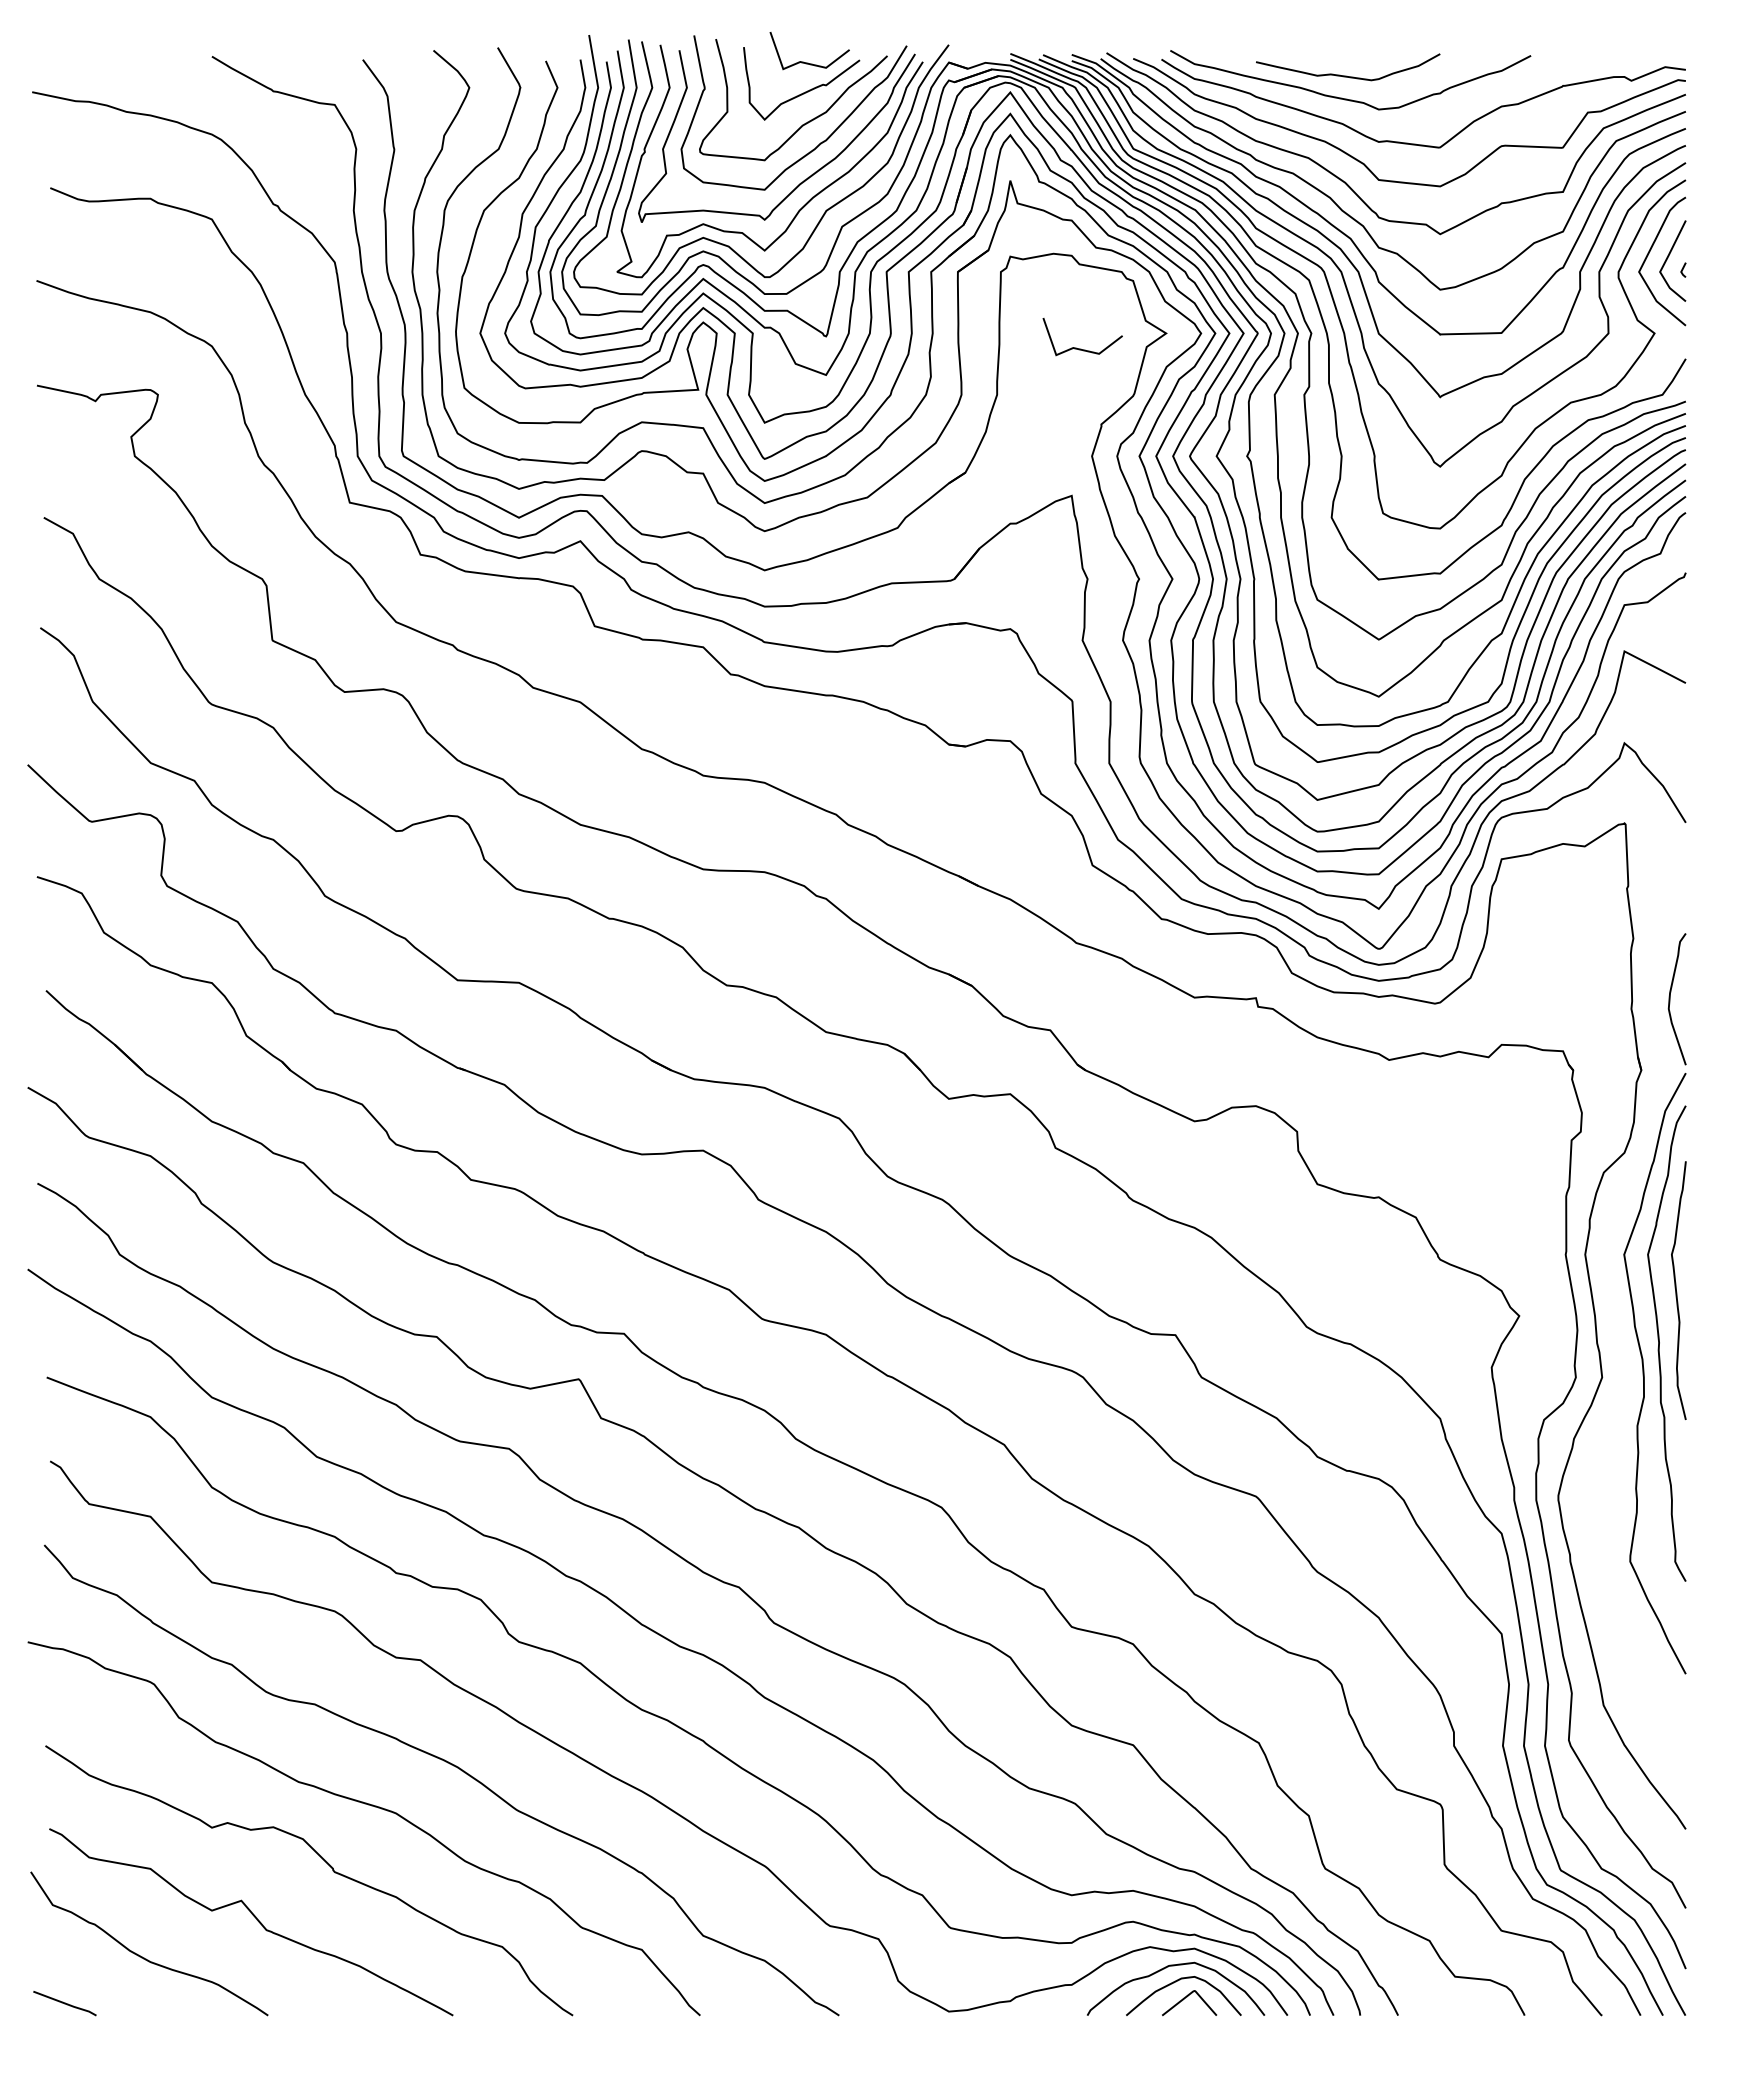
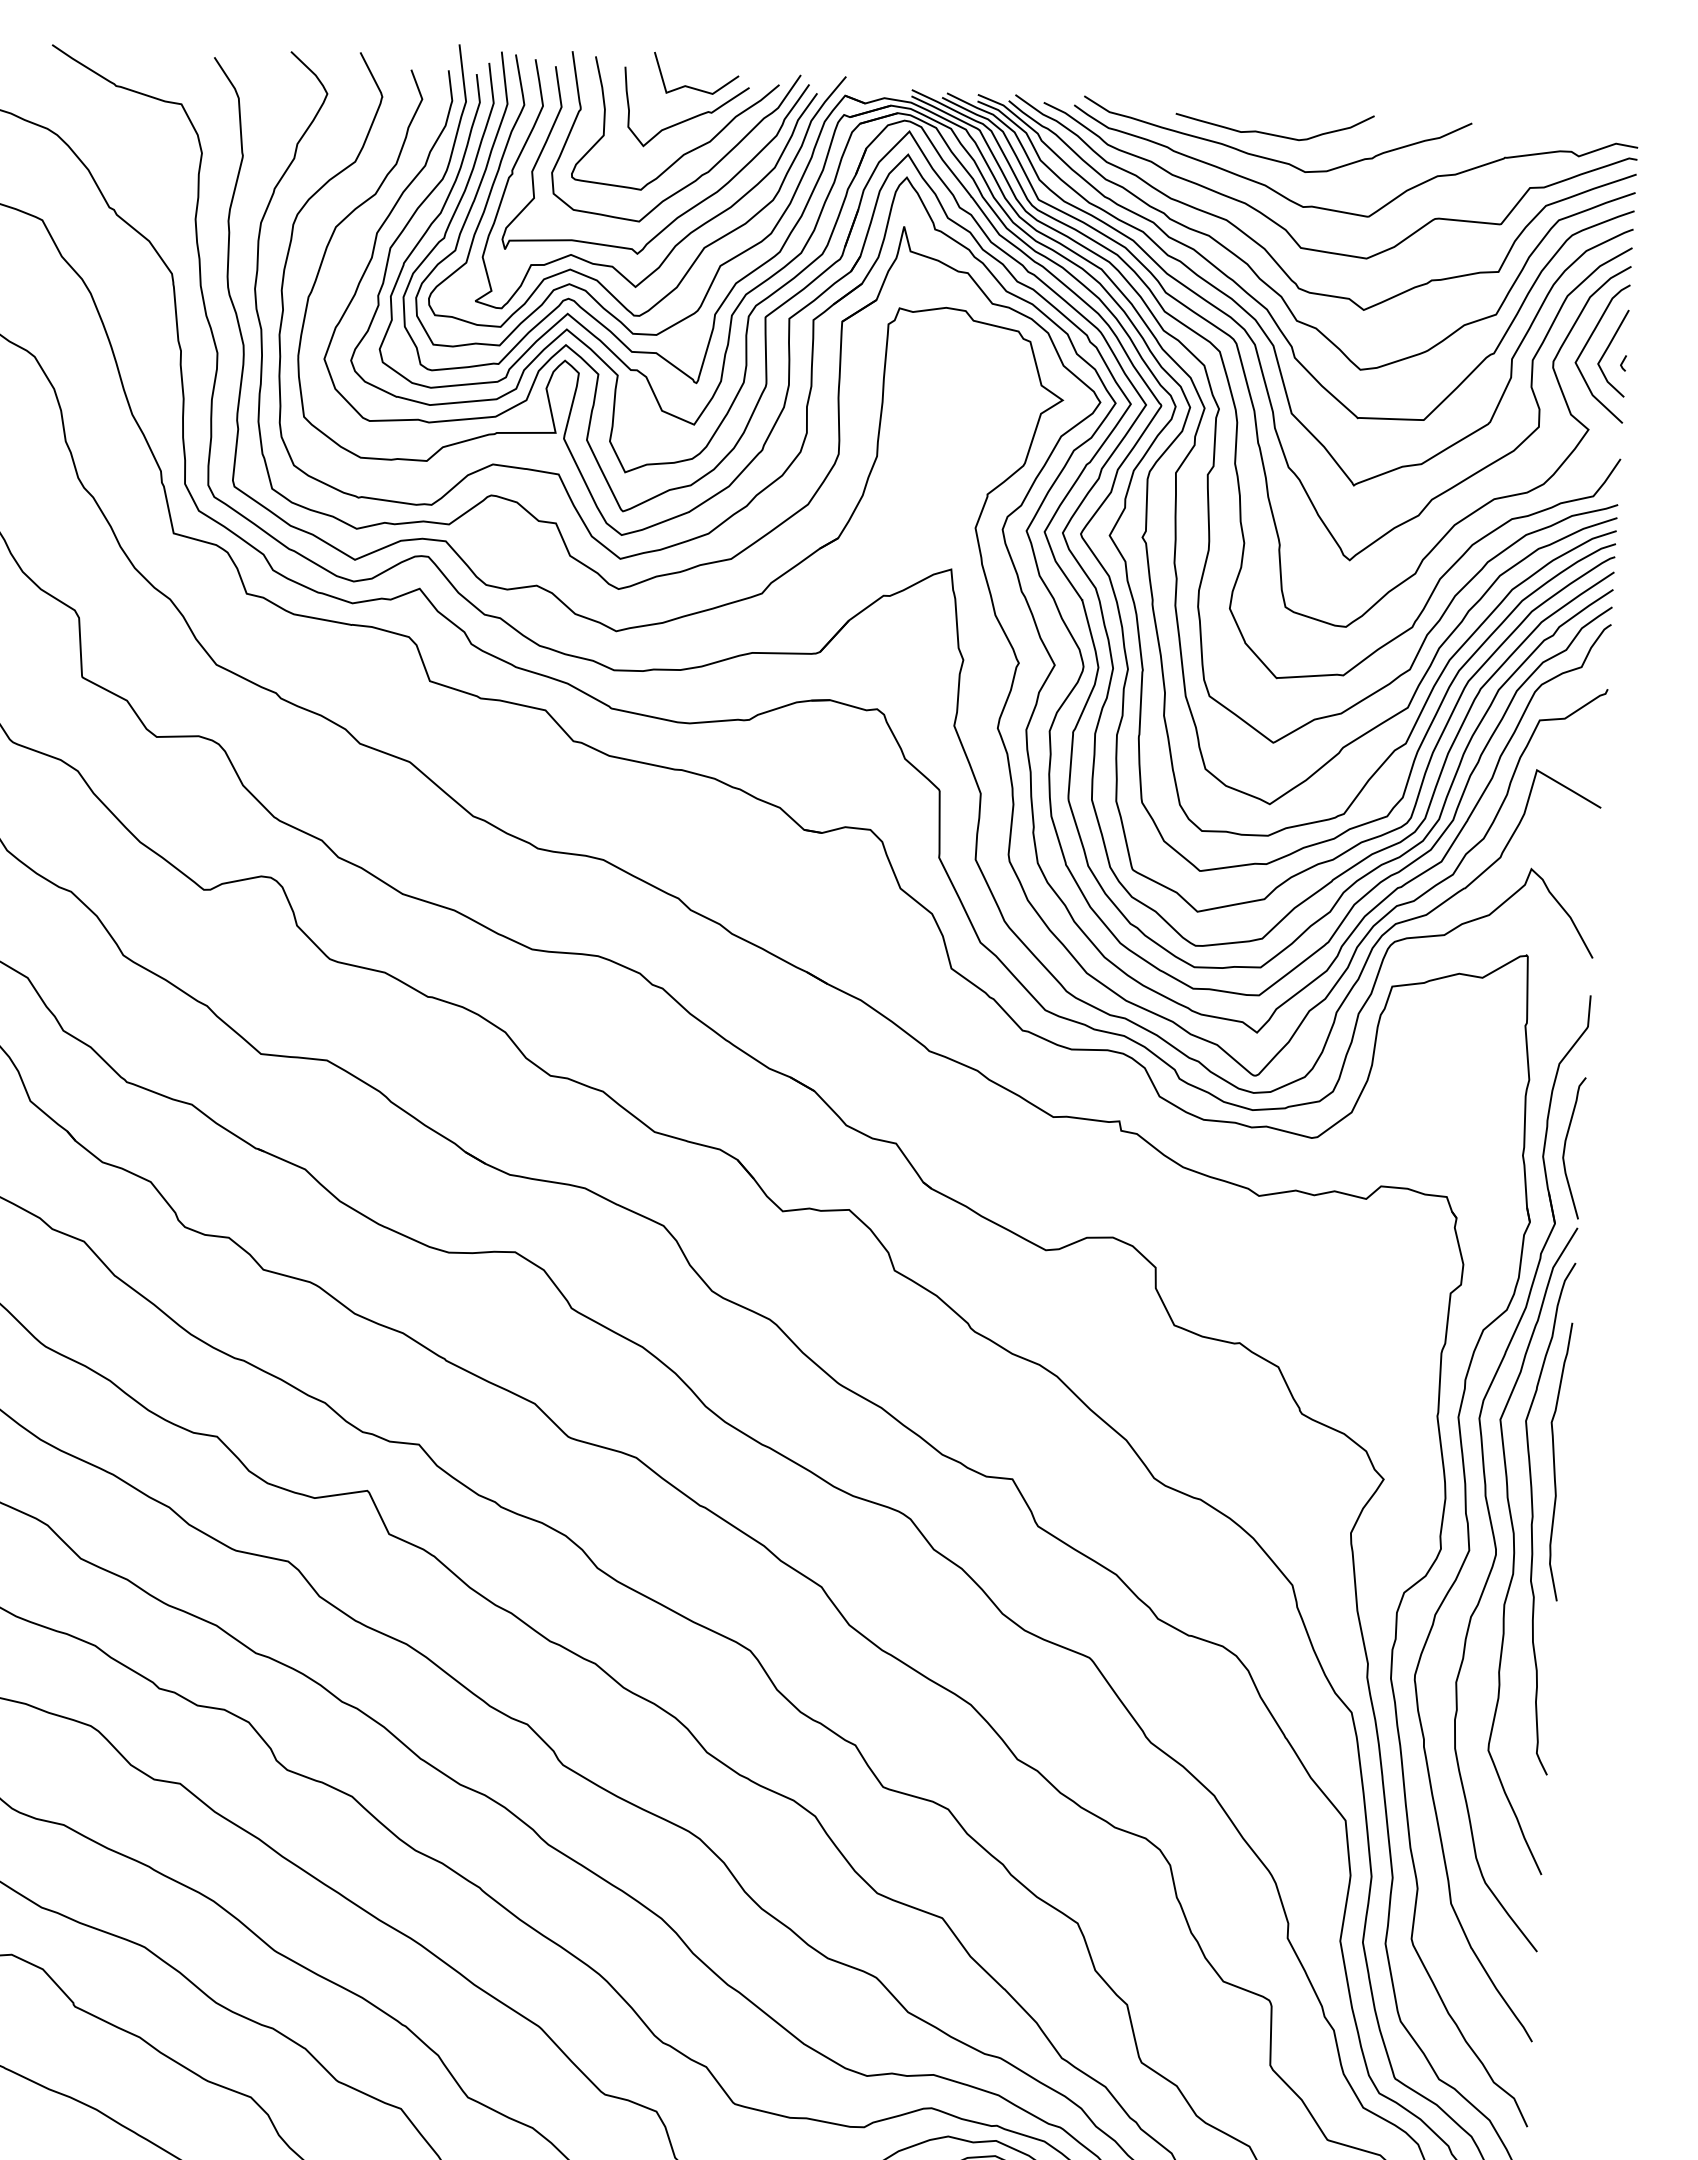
line: (1081, 348) -> (970, 411), removed
part: (1613, 1306) -> (1485, 1474), added

